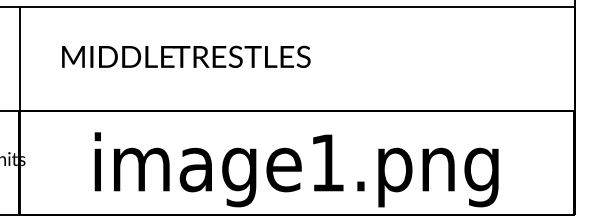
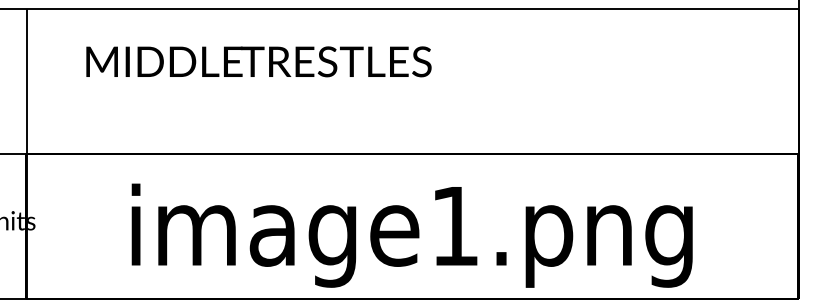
text: (186, 56) -> (258, 61), moved

